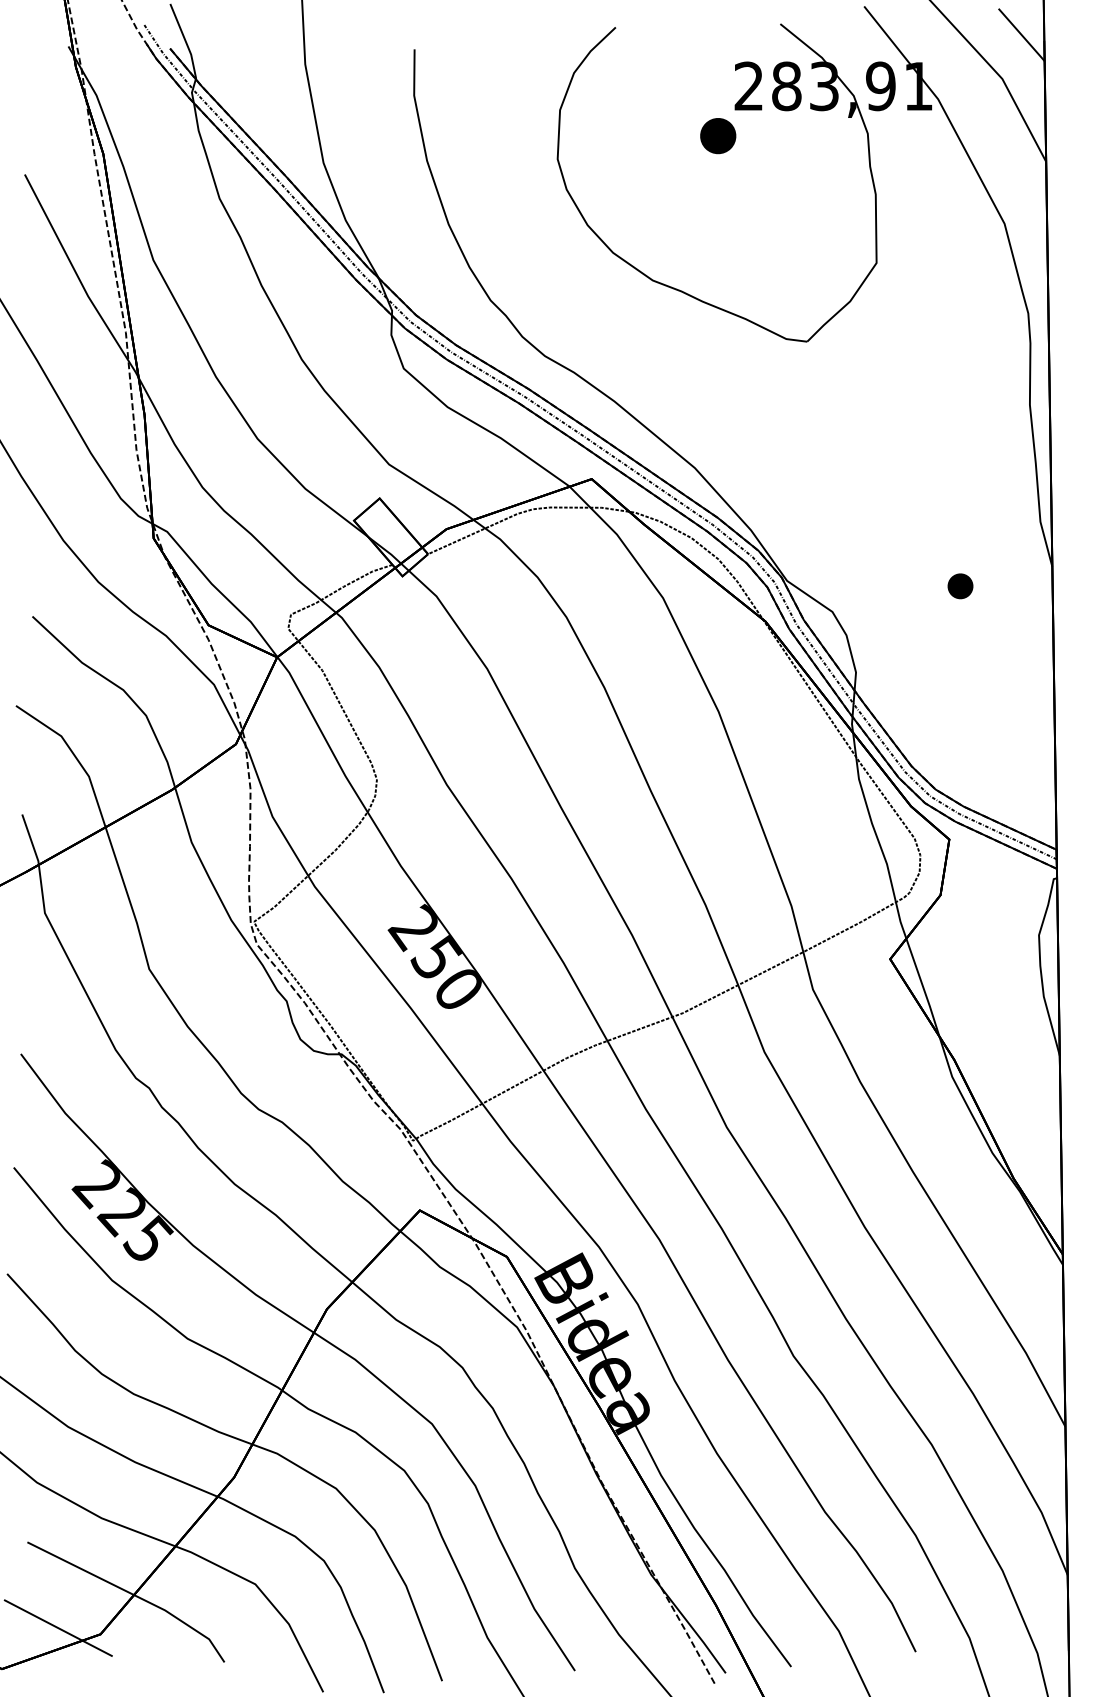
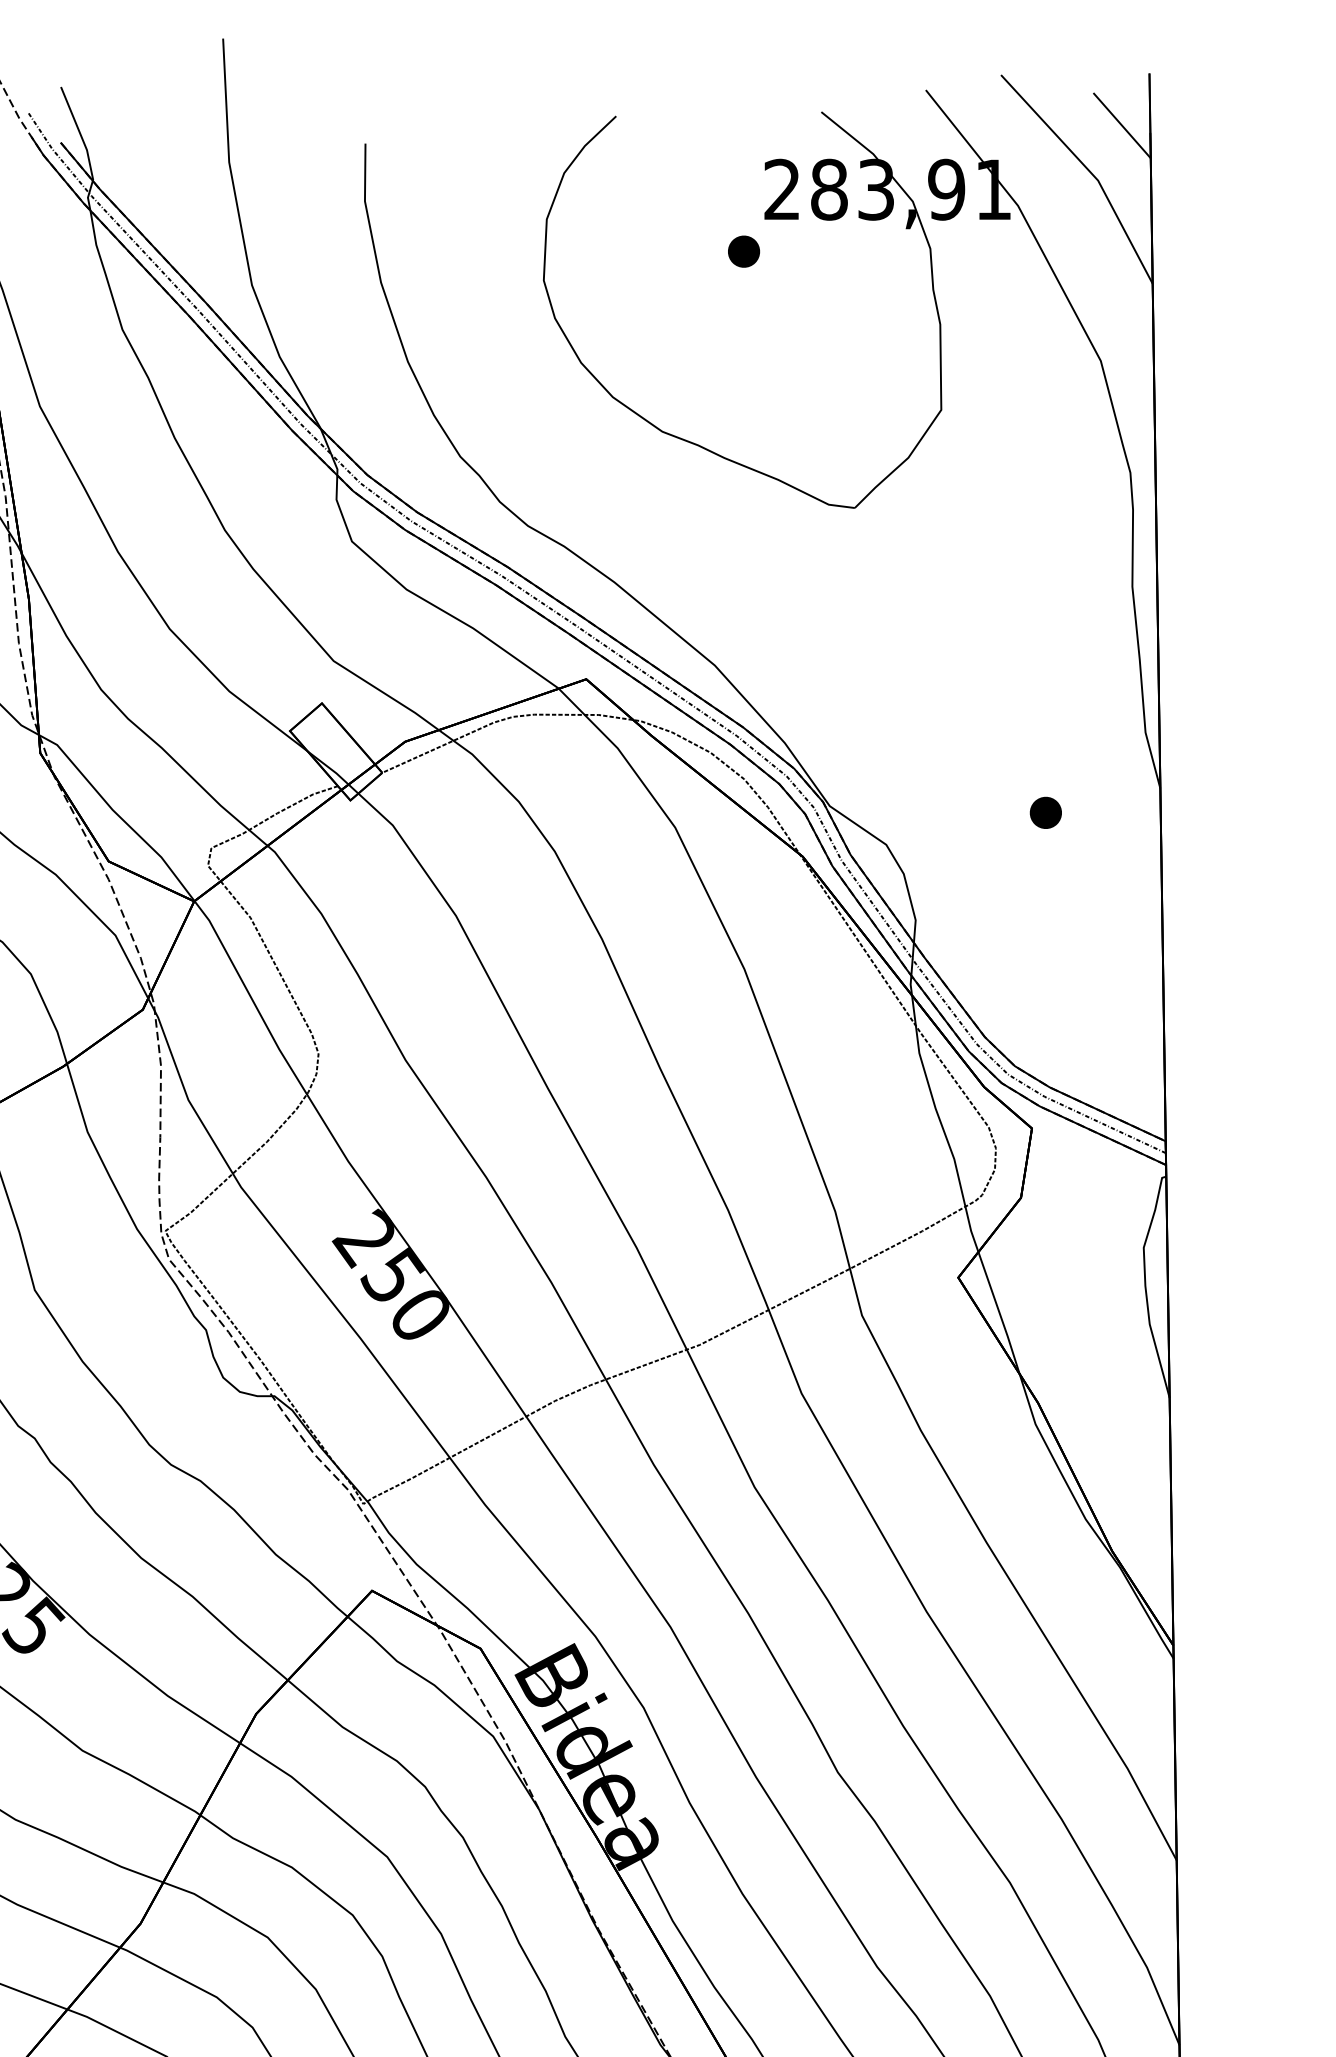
part: (718, 135) -> (744, 250), size x0.71

